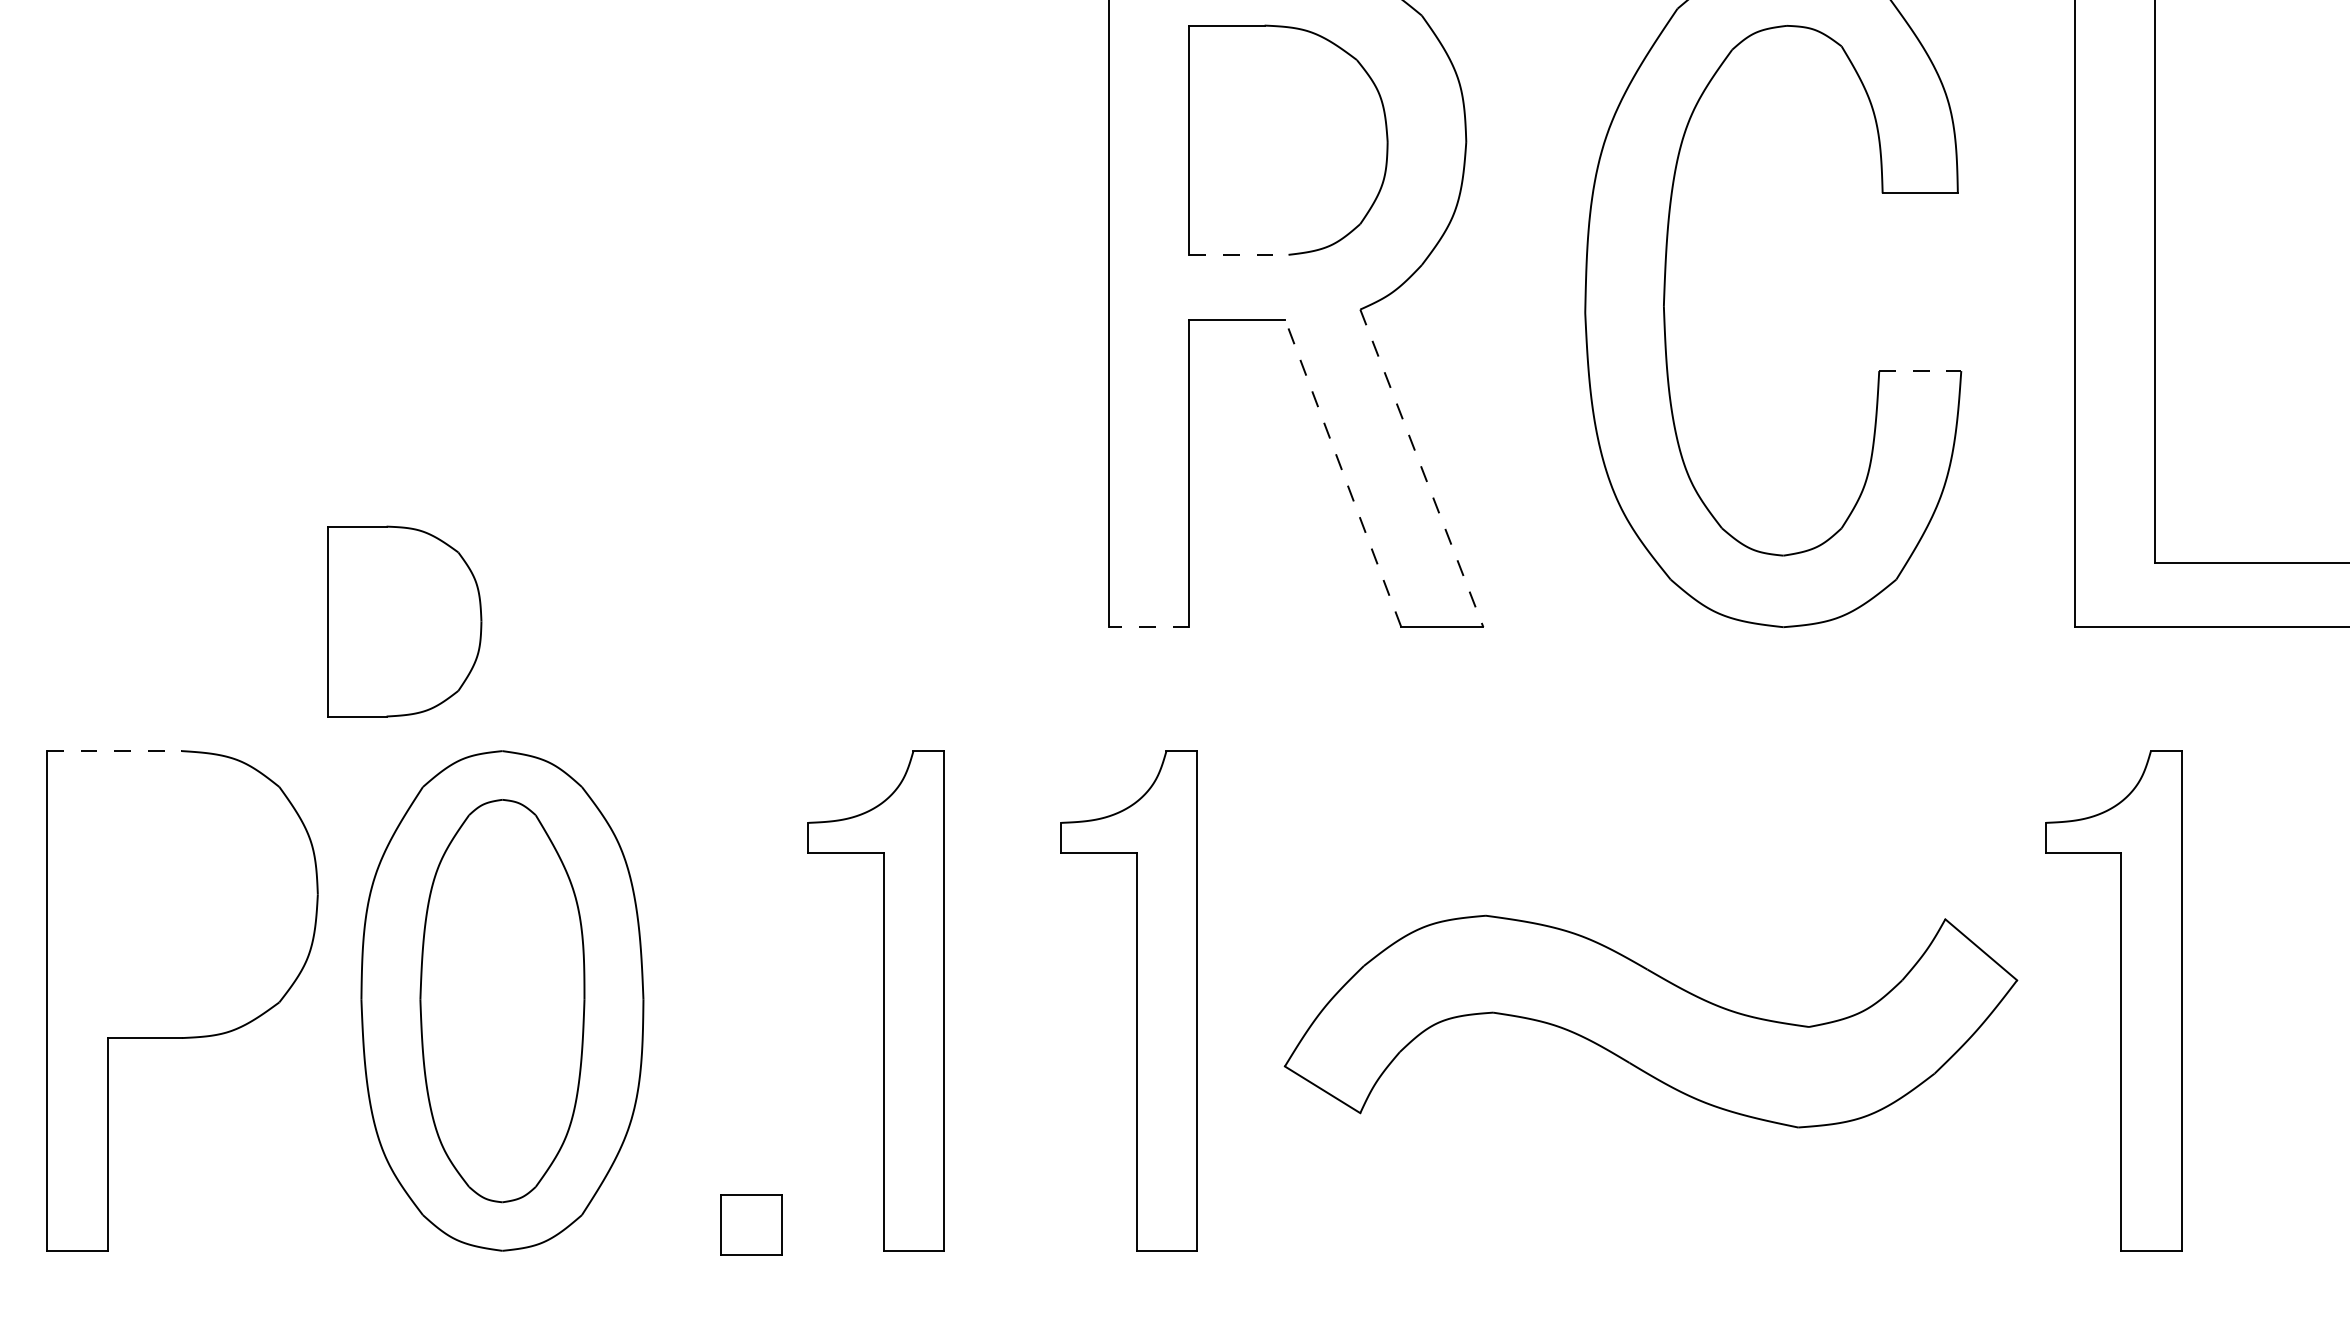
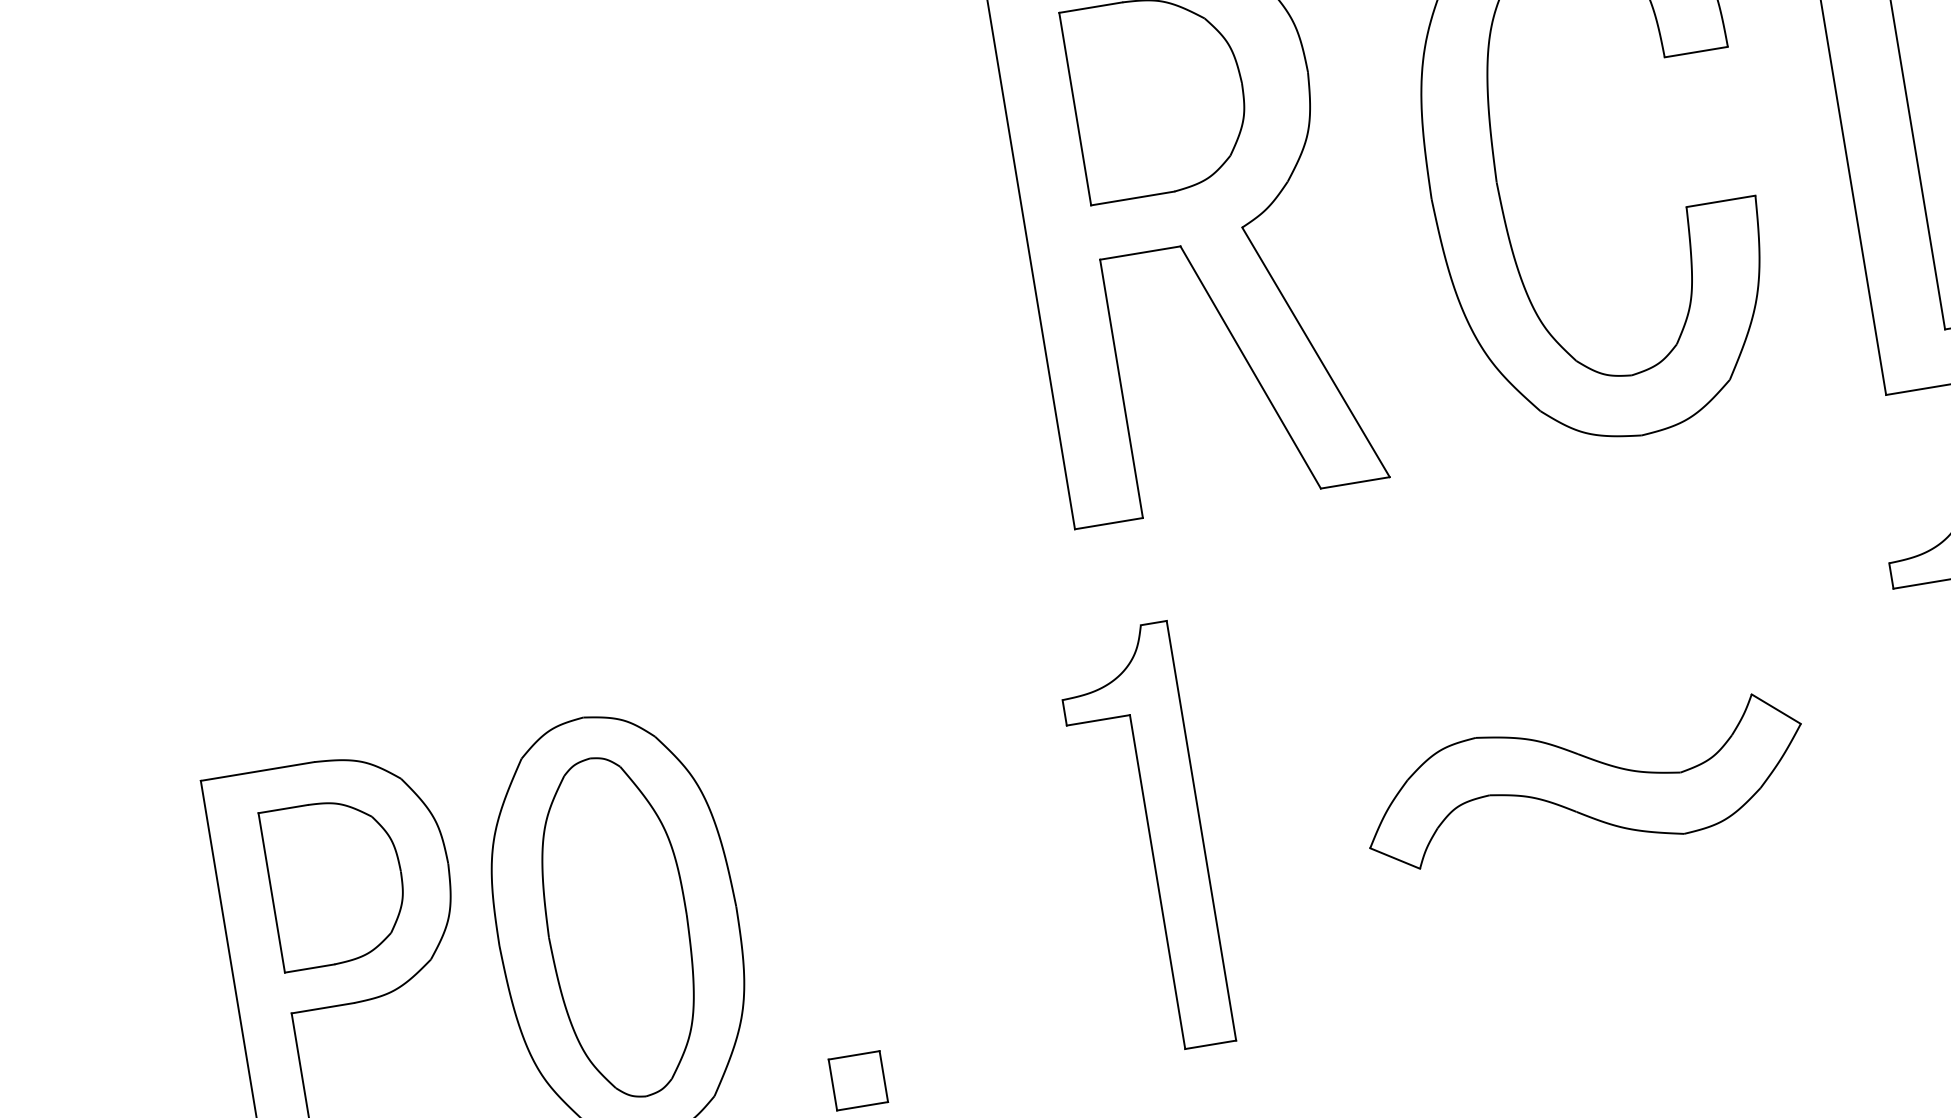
line: (1238, 254) -> (1132, 198), dashed -> solid
line: (1920, 371) -> (1721, 201), dashed -> solid
line: (1422, 468) -> (1316, 352), dashed -> solid
line: (1343, 472) -> (1250, 366), dashed -> solid
part: (404, 621) -> (336, 882), moved
line: (1148, 627) -> (1108, 523), dashed -> solid
line: (114, 751) -> (257, 771), dashed -> solid
part: (883, 1000) -> (937, 873), removed
part: (1650, 1021) -> (1584, 785), size x0.71

